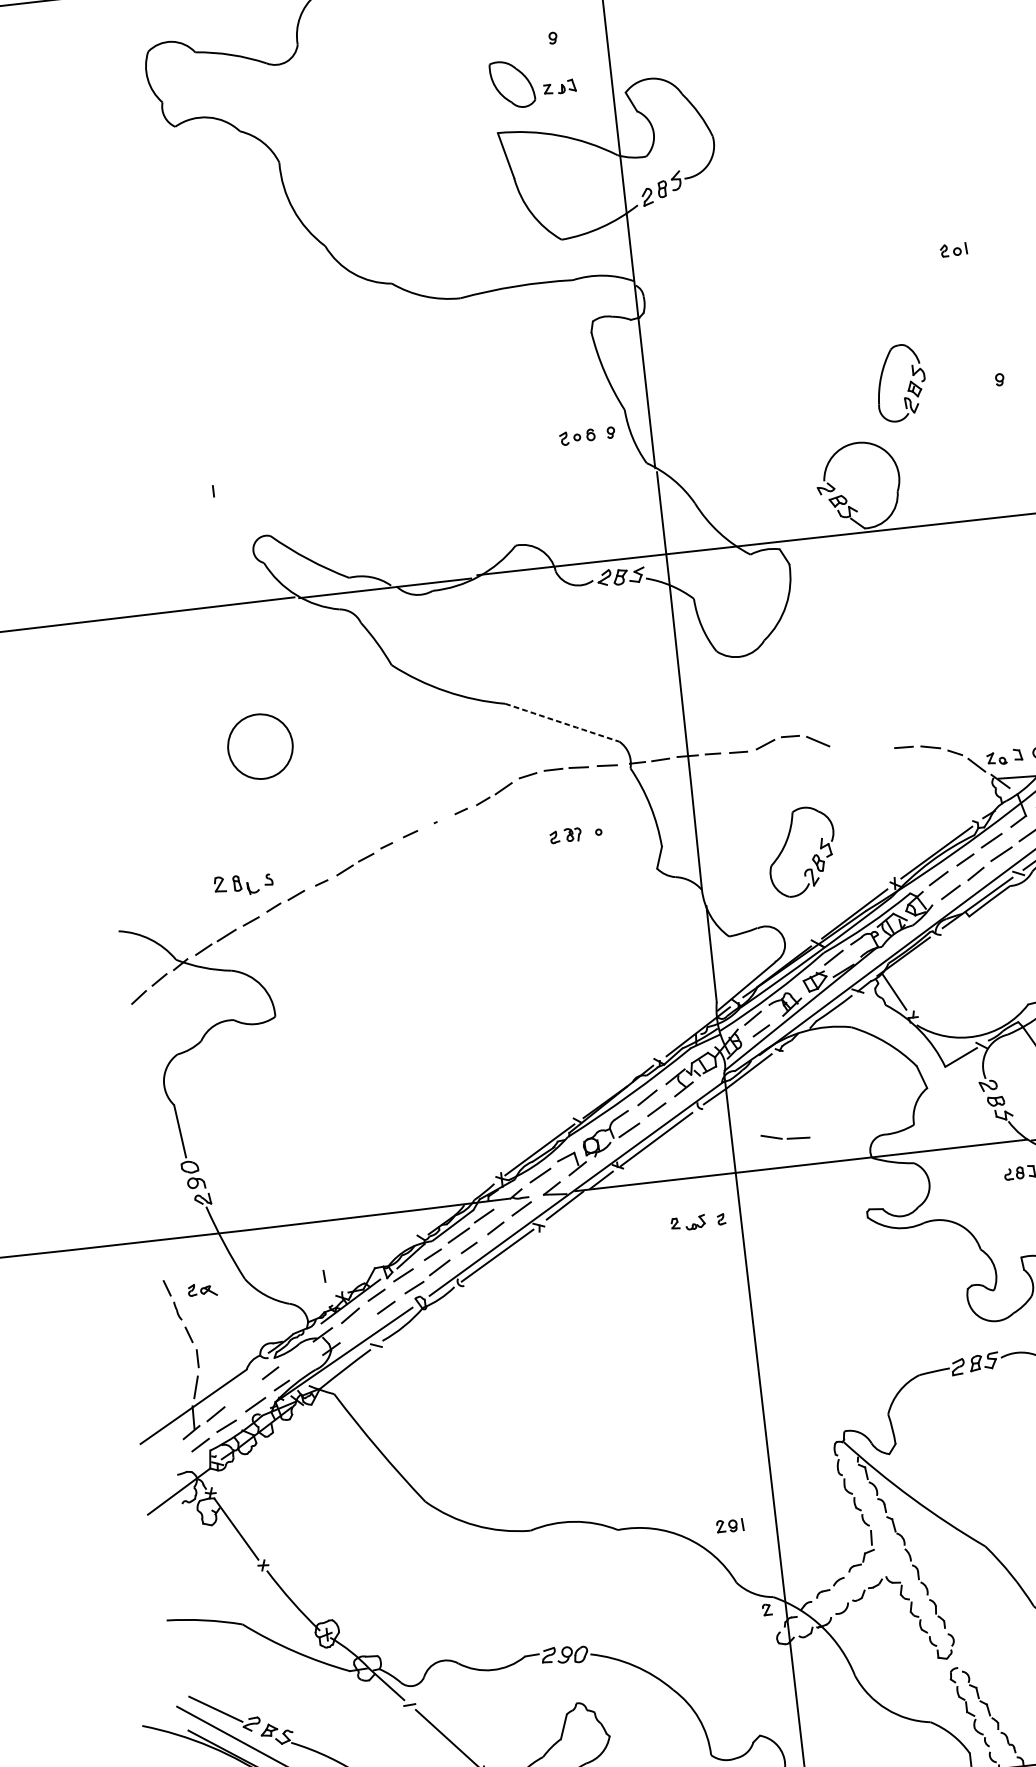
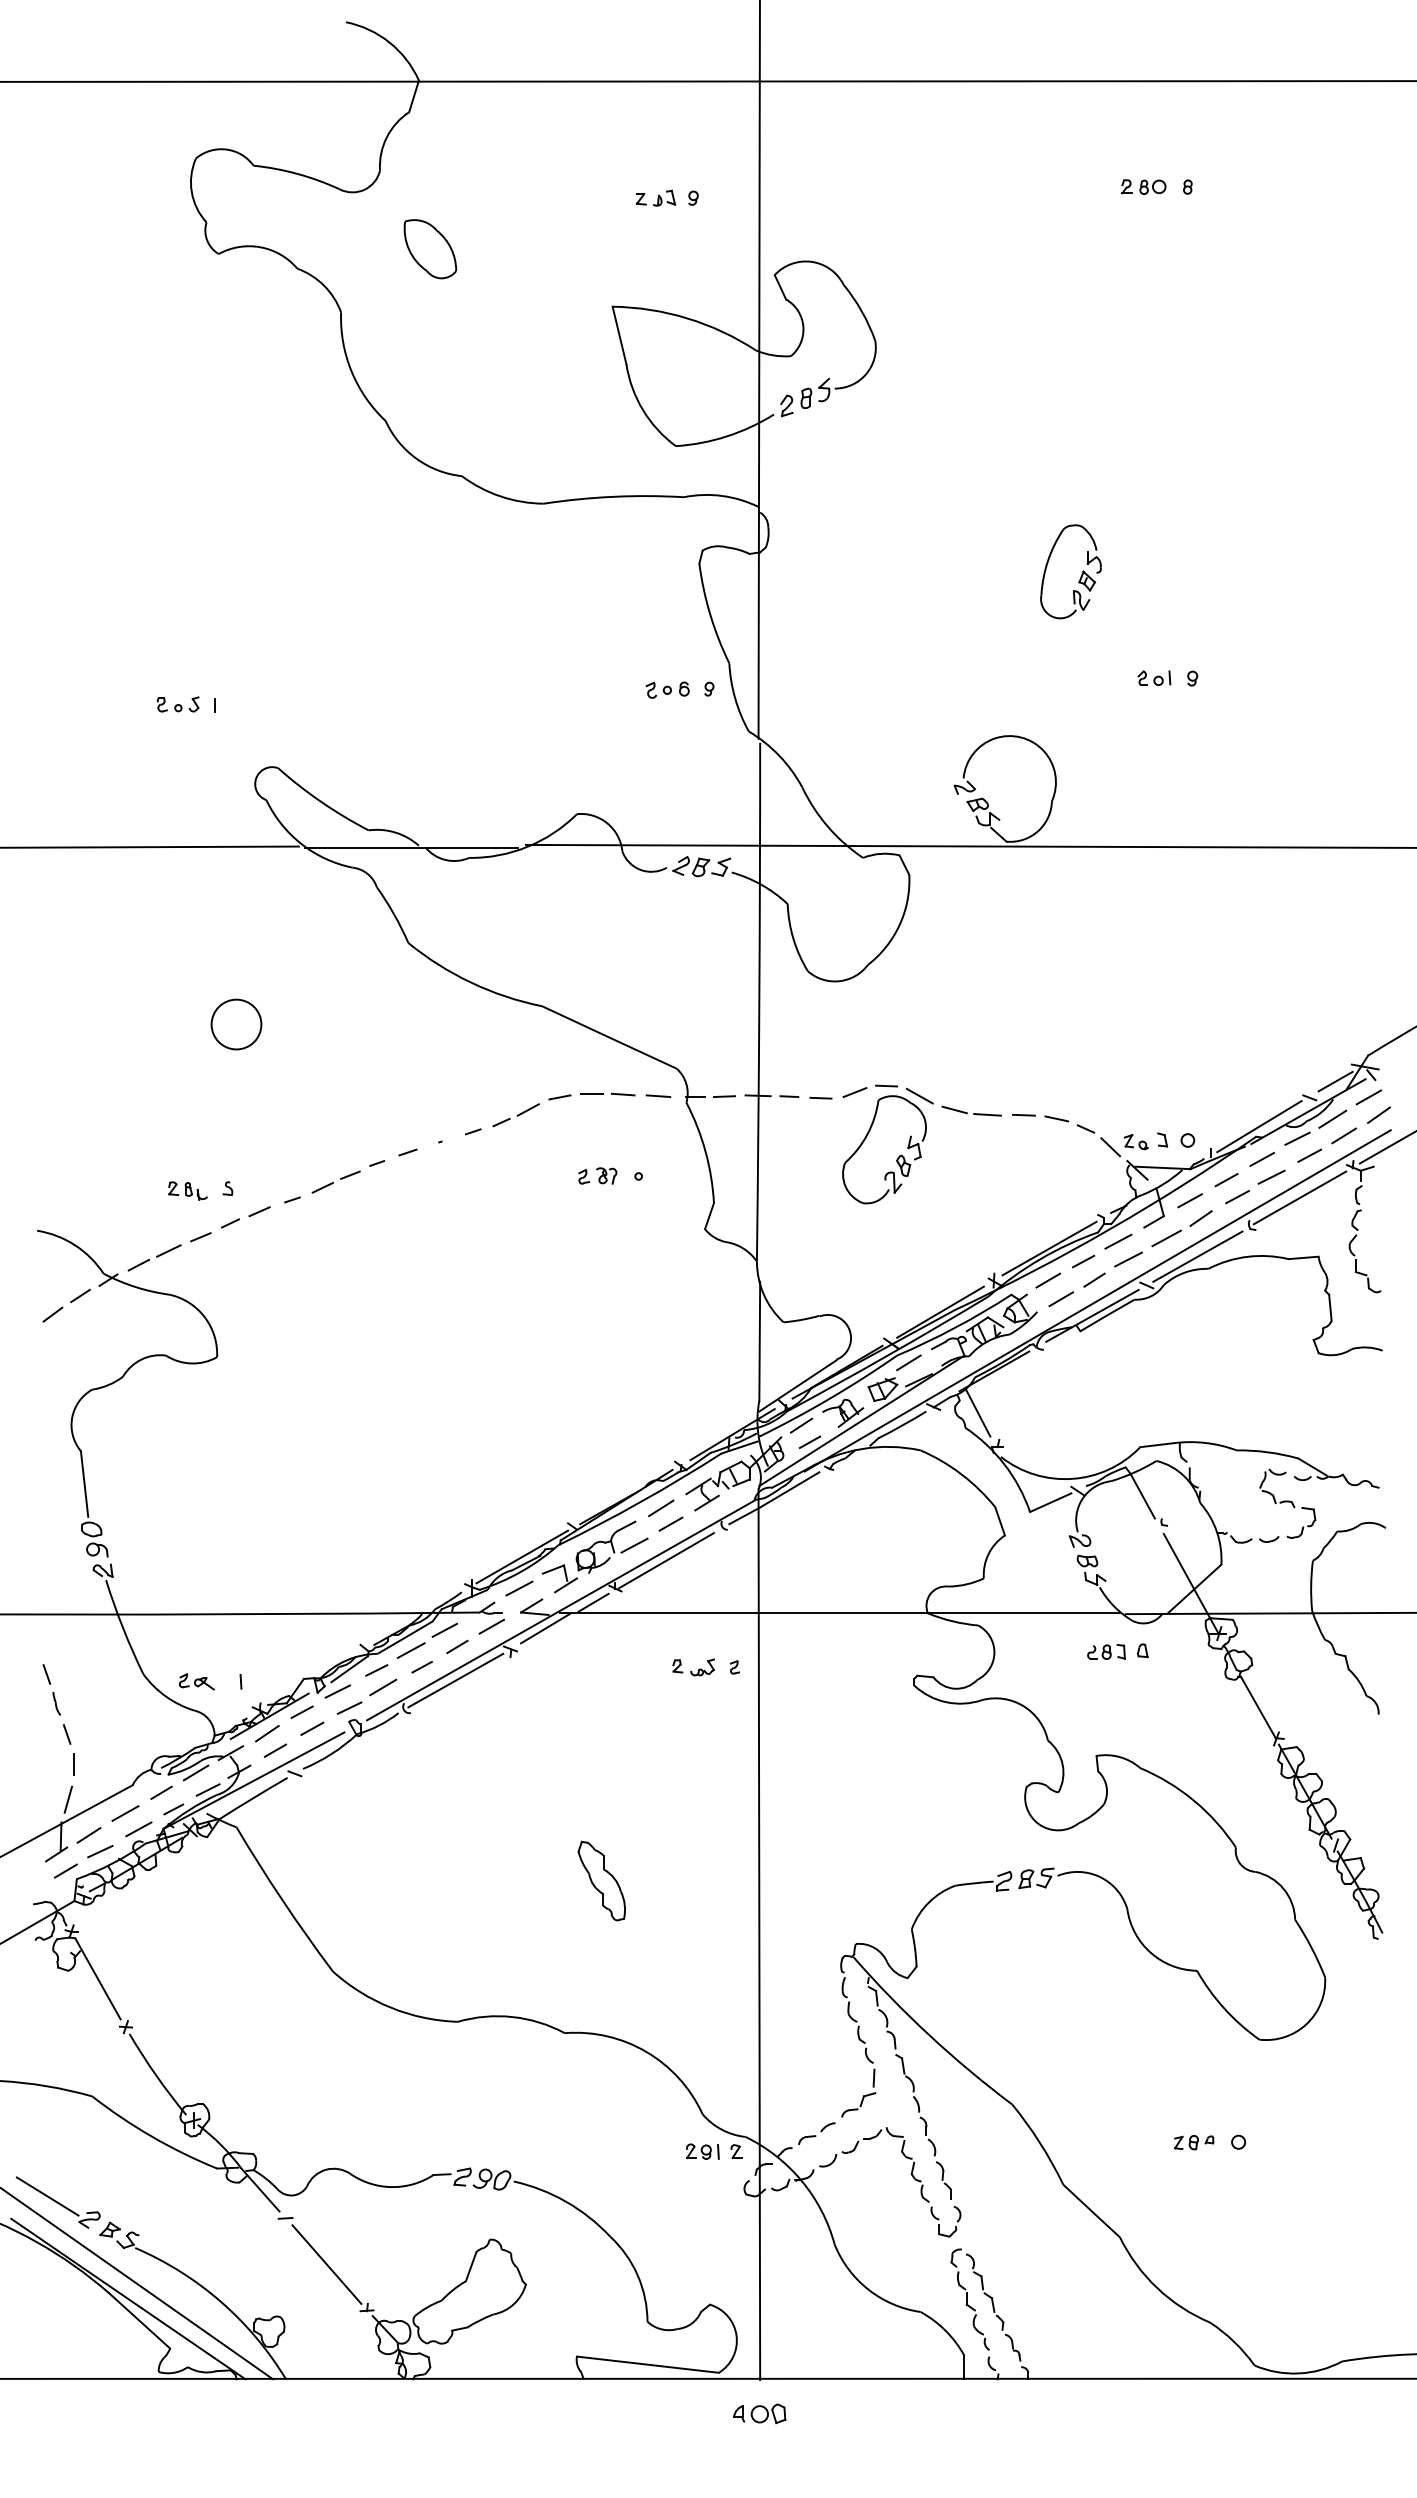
part: (512, 84) -> (430, 249), moved
part: (560, 86) -> (656, 197), moved
part: (953, 249) -> (1154, 677), moved
part: (908, 385) -> (1080, 576), moved
part: (183, 493) -> (177, 704), added
arc: (562, 722) -> (609, 1037), dashed -> solid
circle: (260, 746) -> (236, 1024), size x0.62
part: (813, 856) -> (897, 1157), moved
part: (236, 885) -> (187, 1190), size x0.71
part: (785, 1136) -> (971, 1110), moved
part: (202, 1290) -> (196, 1681), moved
line: (358, 1328) -> (275, 1750), added
line: (296, 1353) -> (195, 1772), added
line: (307, 1366) -> (207, 1789), added
line: (243, 1393) -> (125, 1813), added
part: (633, 1403) -> (601, 1880), added
part: (729, 1525) -> (702, 2151), moved

